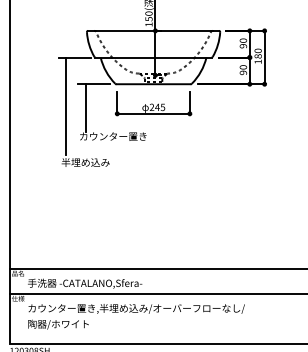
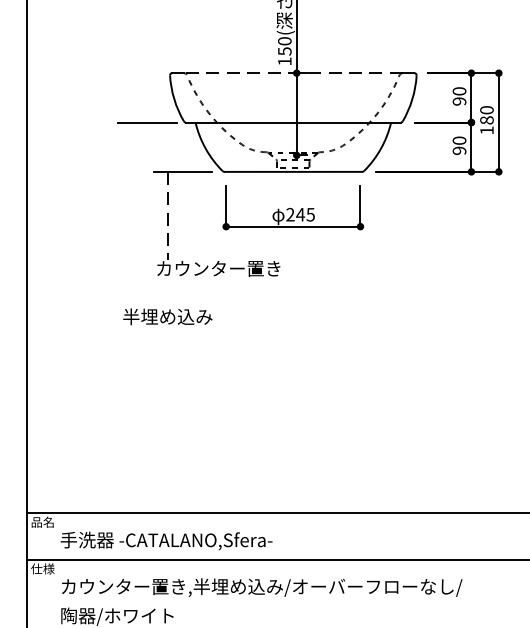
line: (153, 30) -> (293, 72), solid -> dashed
line: (66, 105) -> (132, 211), removed
line: (85, 107) -> (167, 214), solid -> dashed

